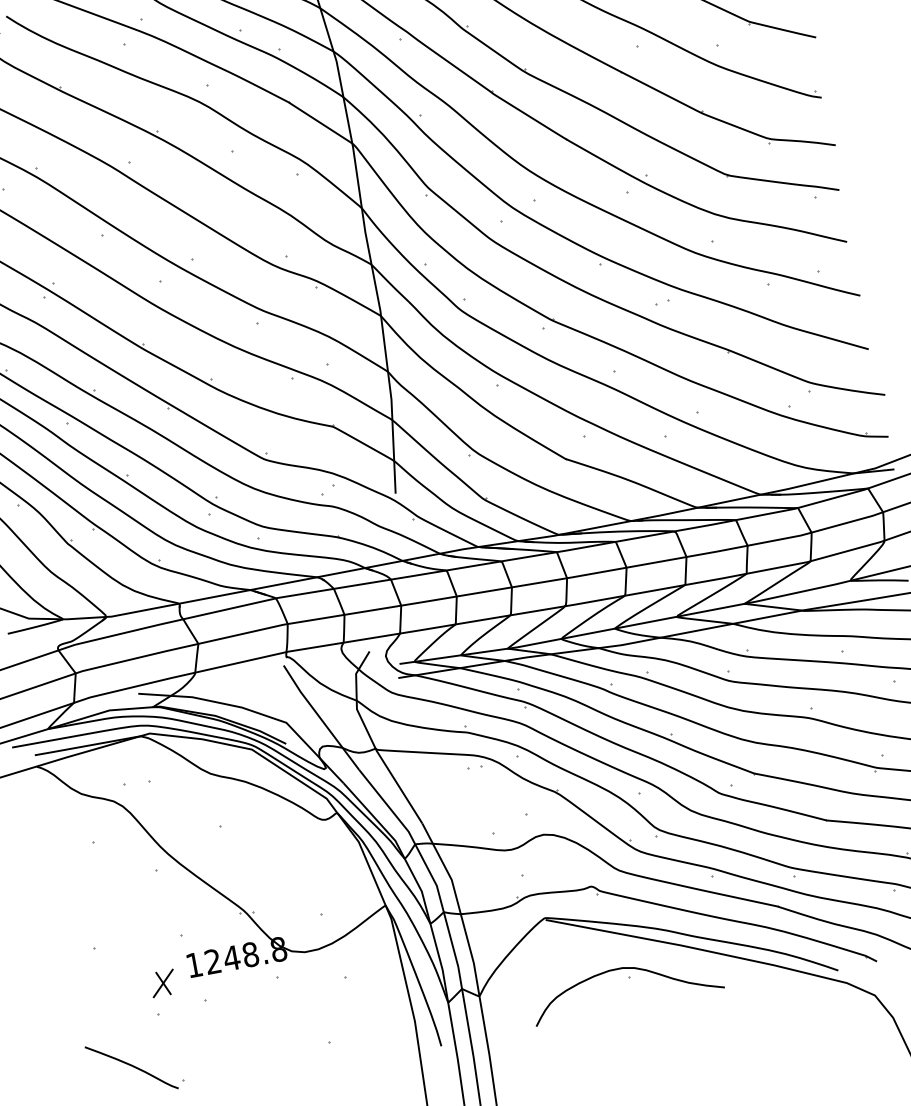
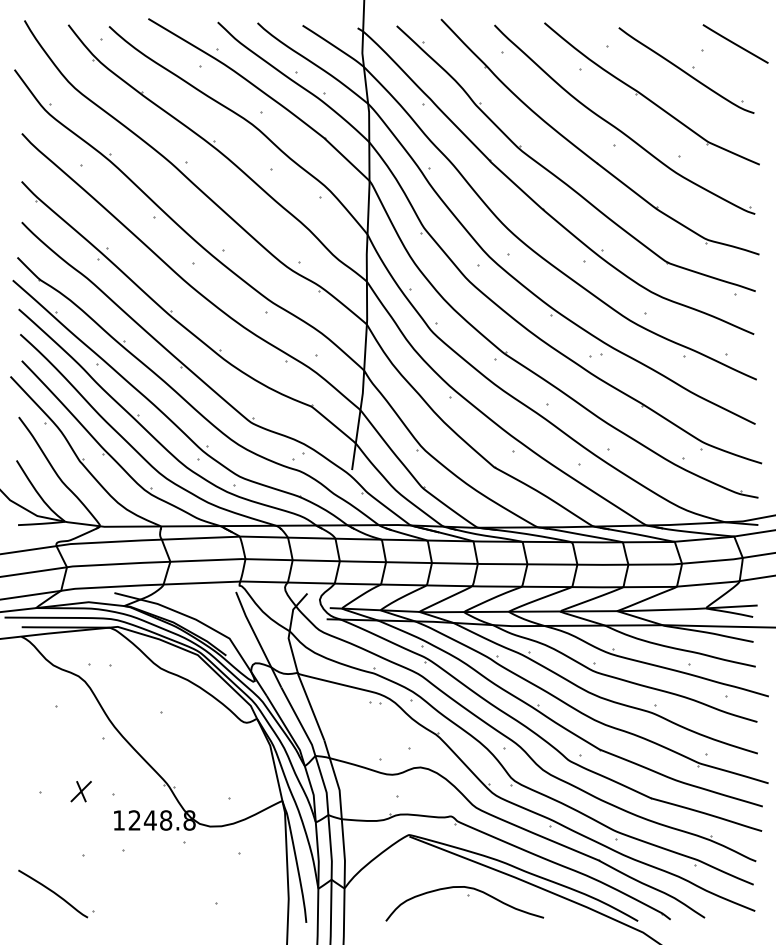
part: (162, 983) -> (80, 791), moved

